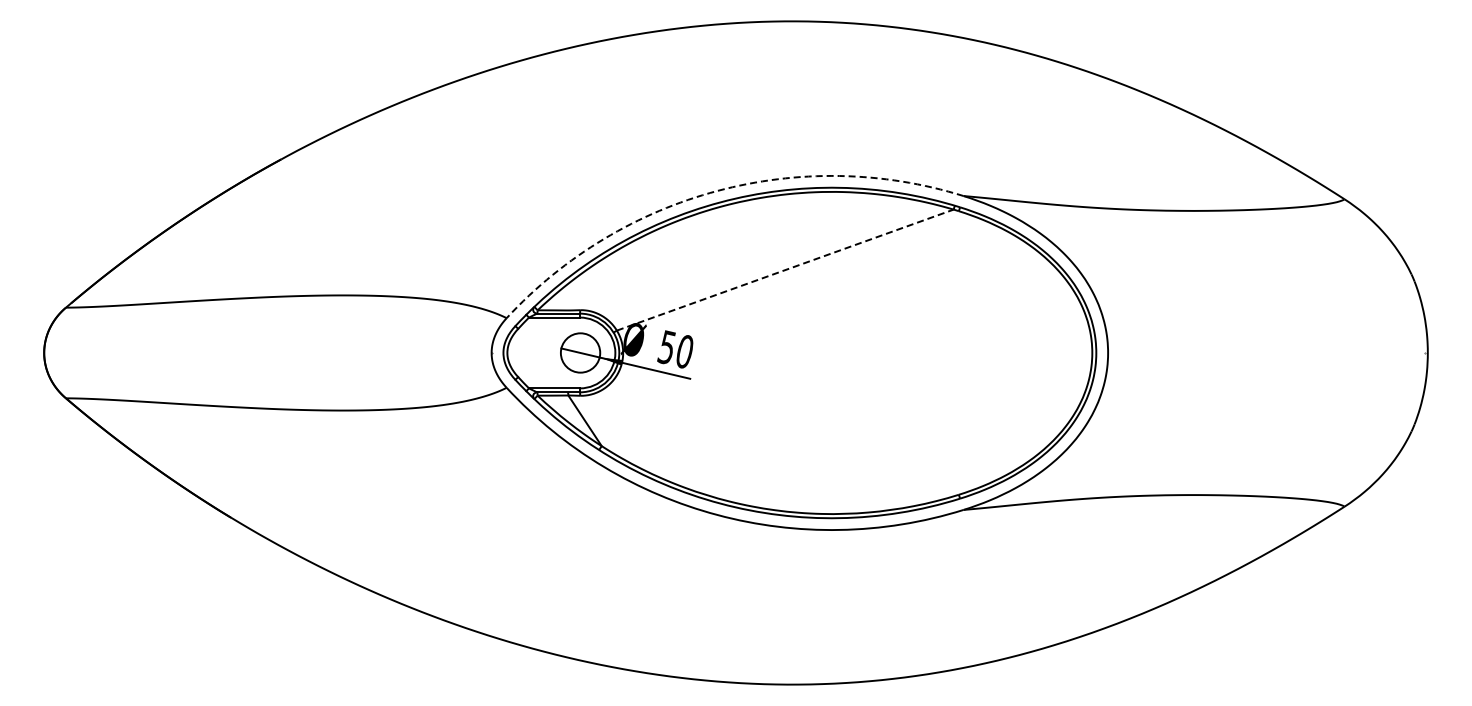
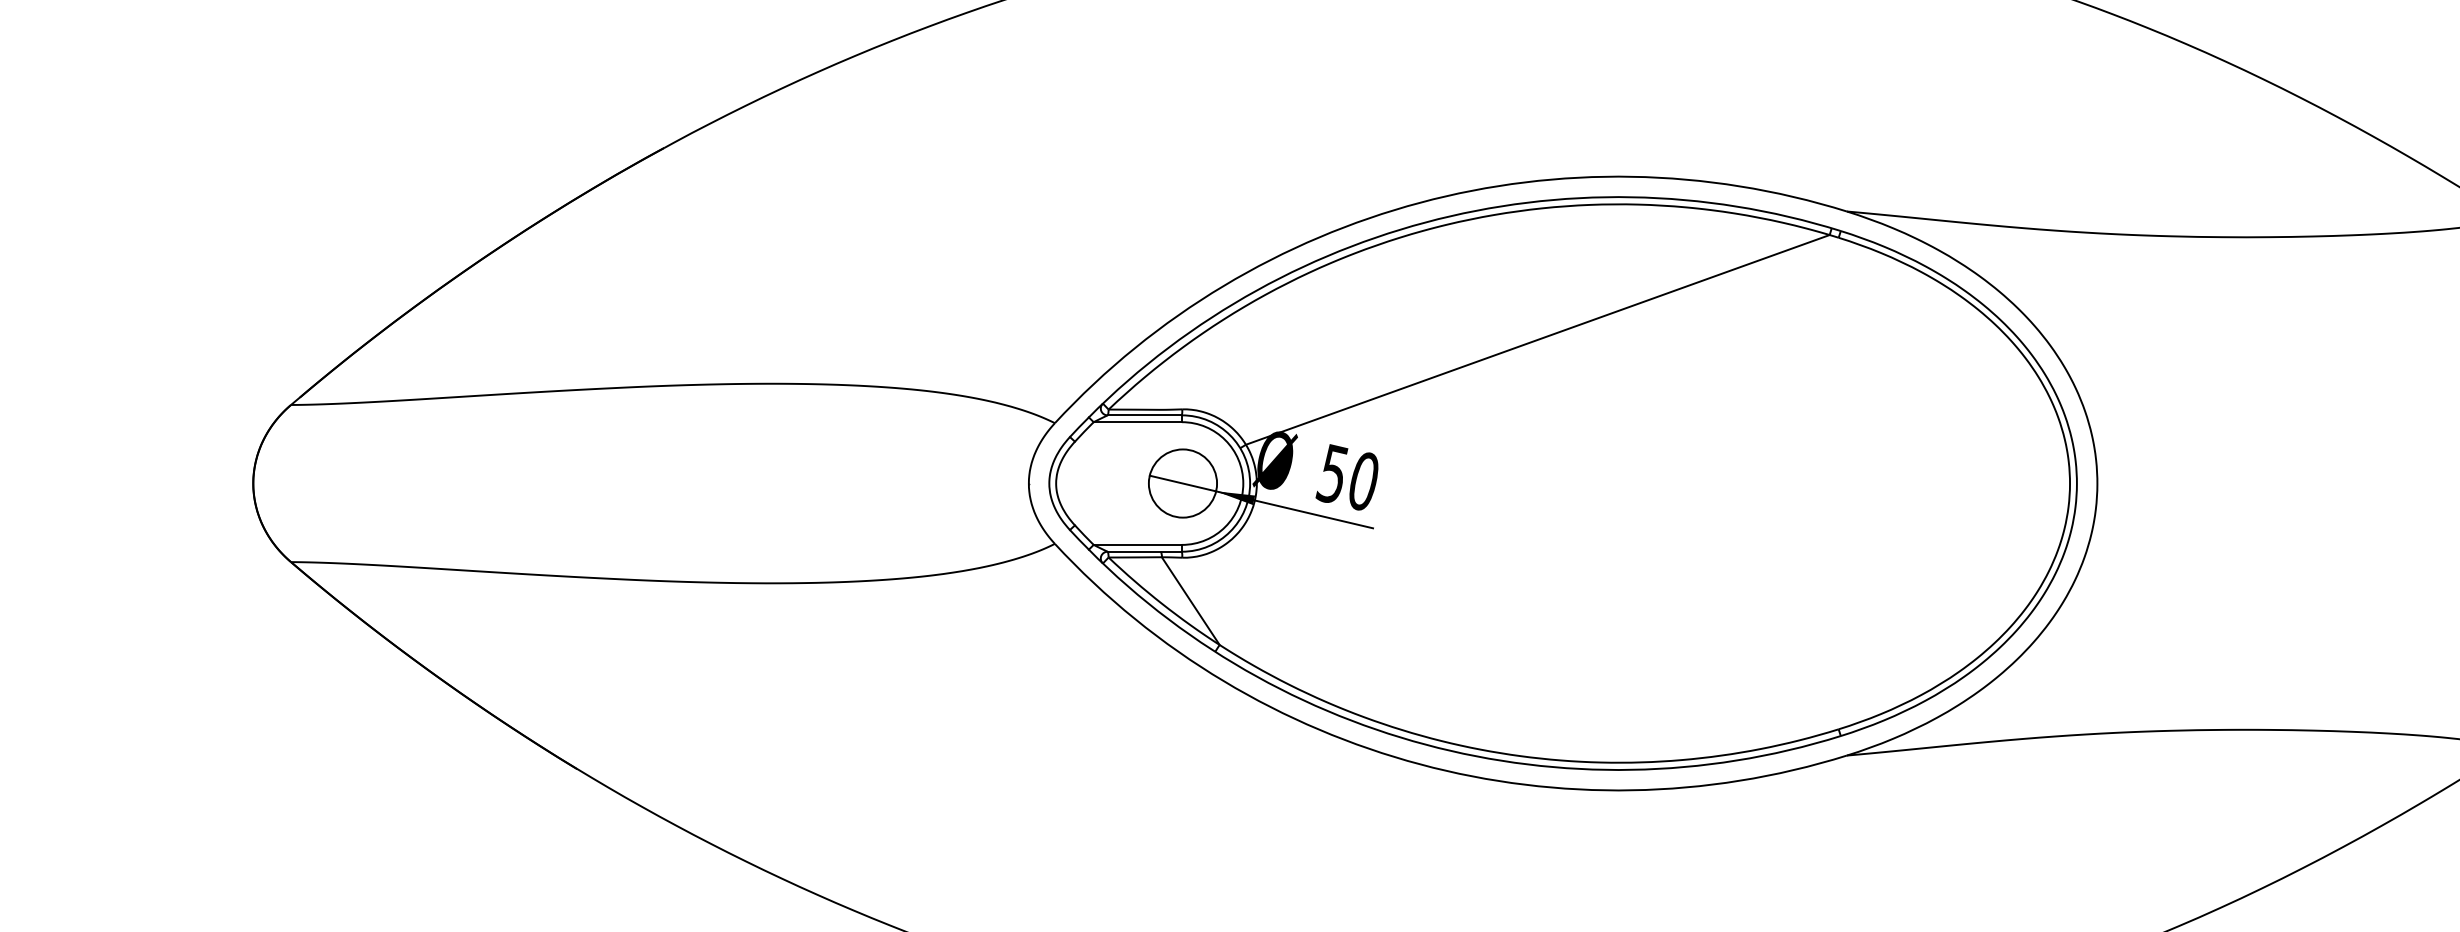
arc: (717, 190) -> (1420, 201), dashed -> solid
line: (785, 270) -> (1538, 340), dashed -> solid

